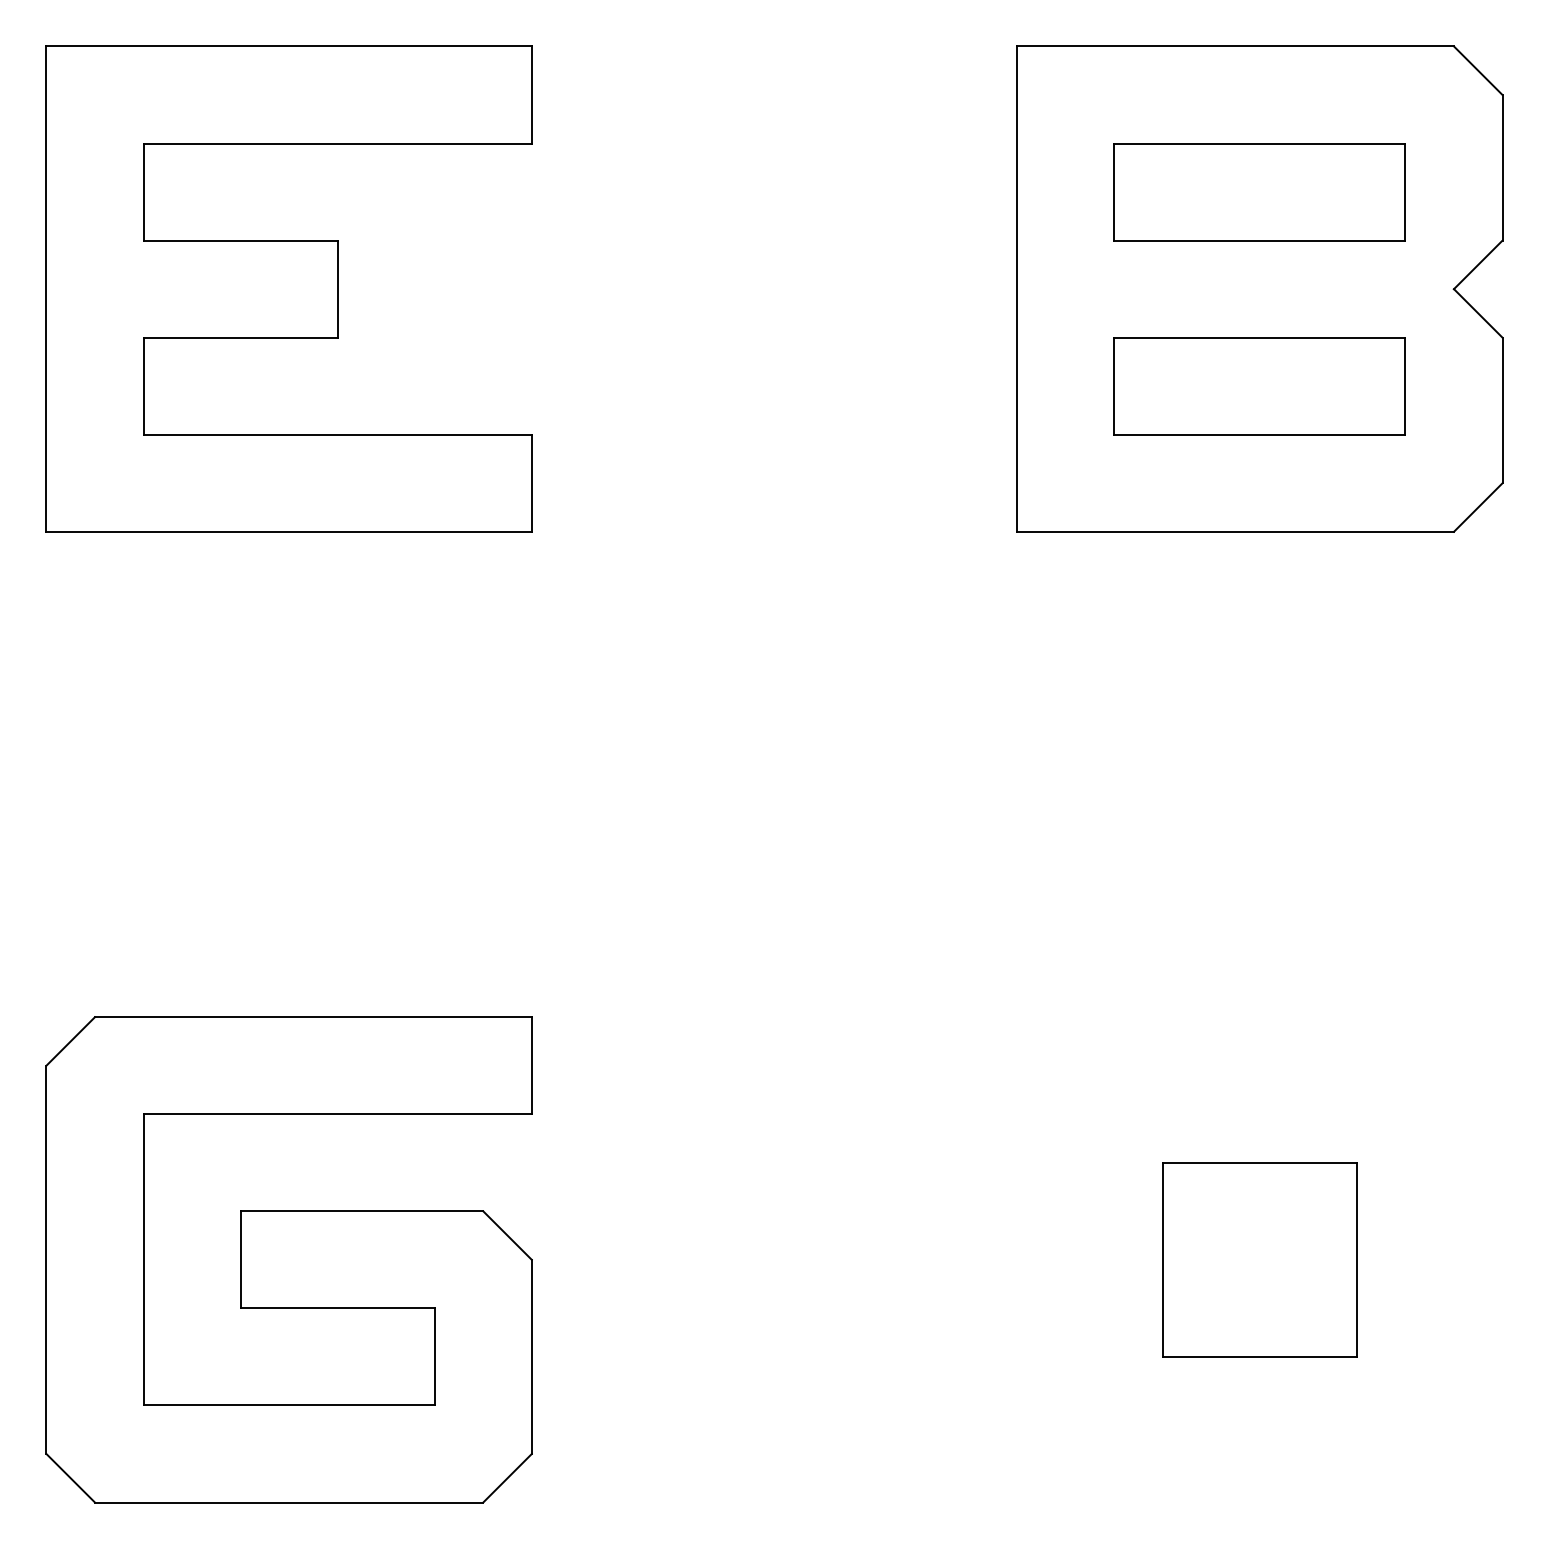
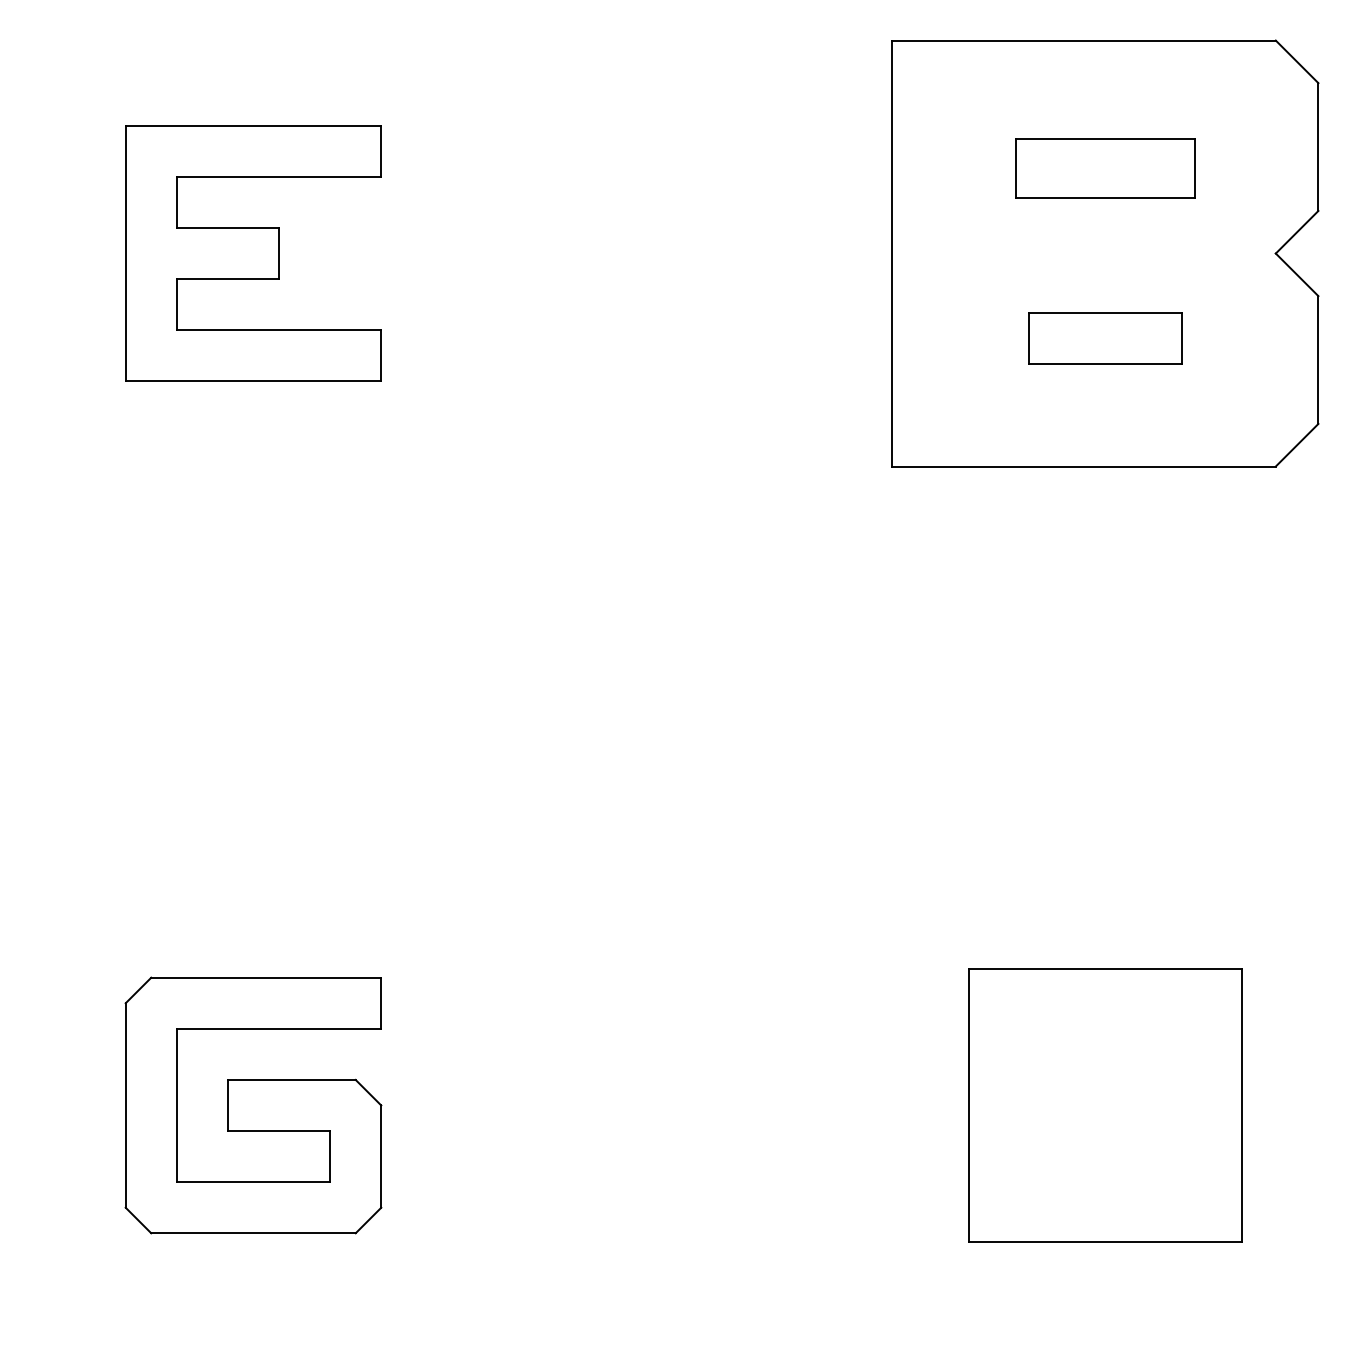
part: (1259, 192) -> (1105, 168), size x0.7
part: (288, 288) -> (252, 252), size x0.6
part: (1259, 386) -> (1105, 338), size x0.6
part: (288, 1259) -> (252, 1105), size x0.6
part: (1259, 1259) -> (1105, 1105), size x1.6

